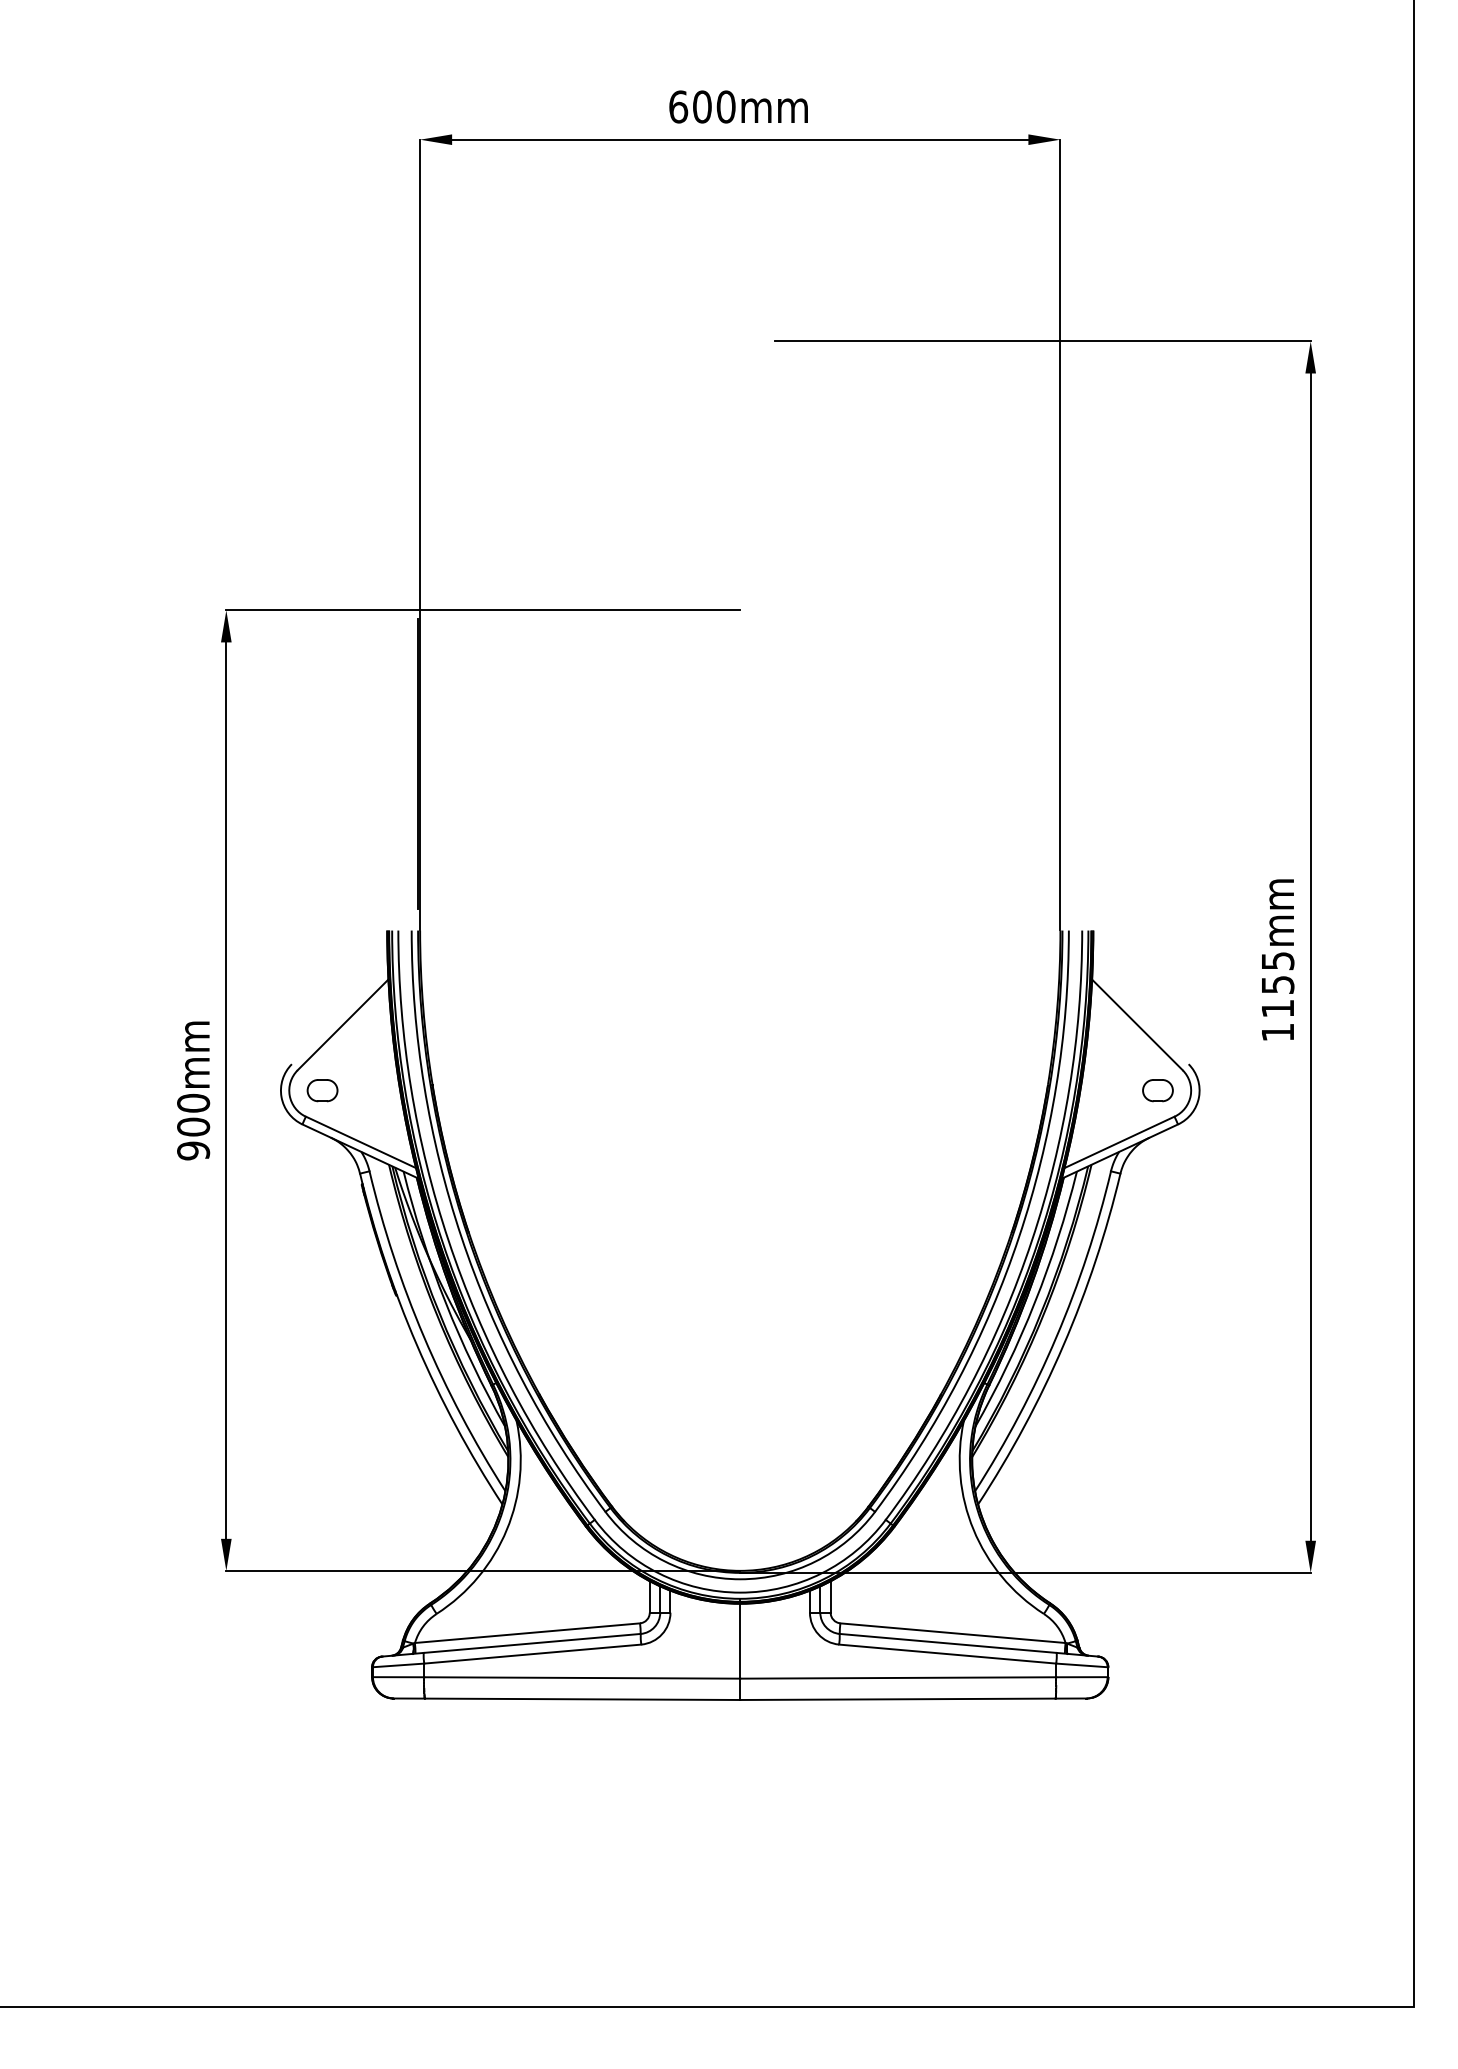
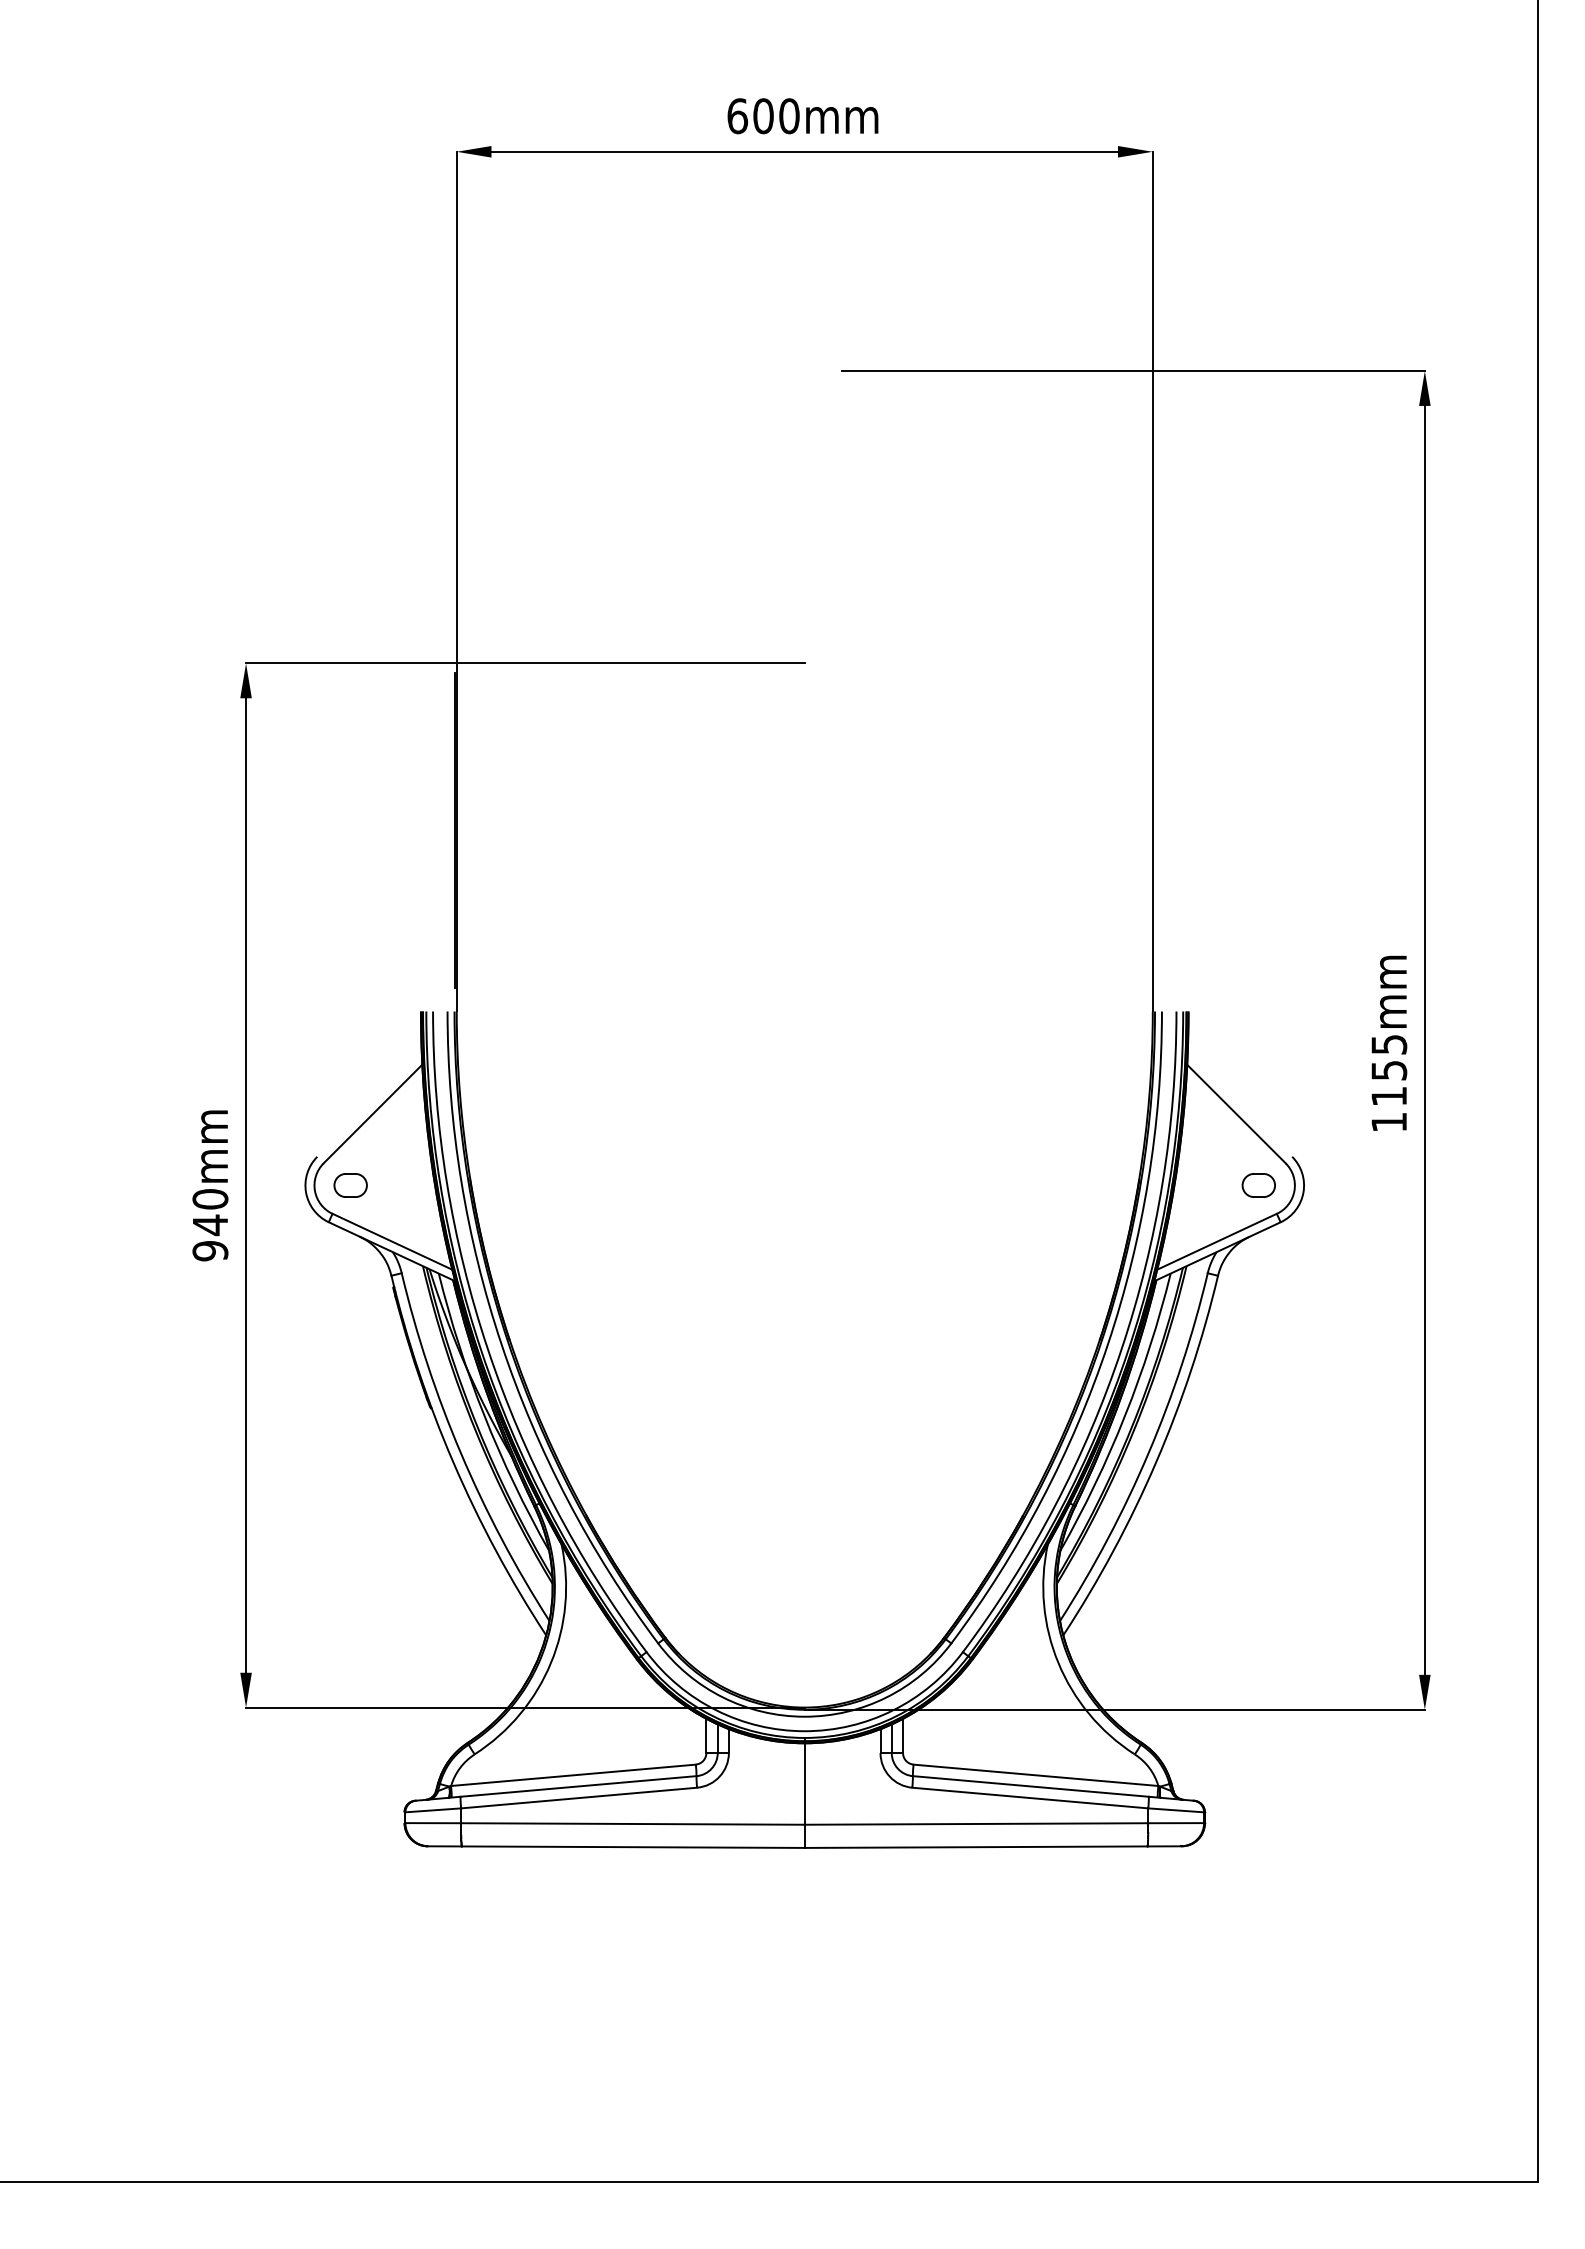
text: (193, 1127) -> (210, 1225), 900mm -> 940mm

